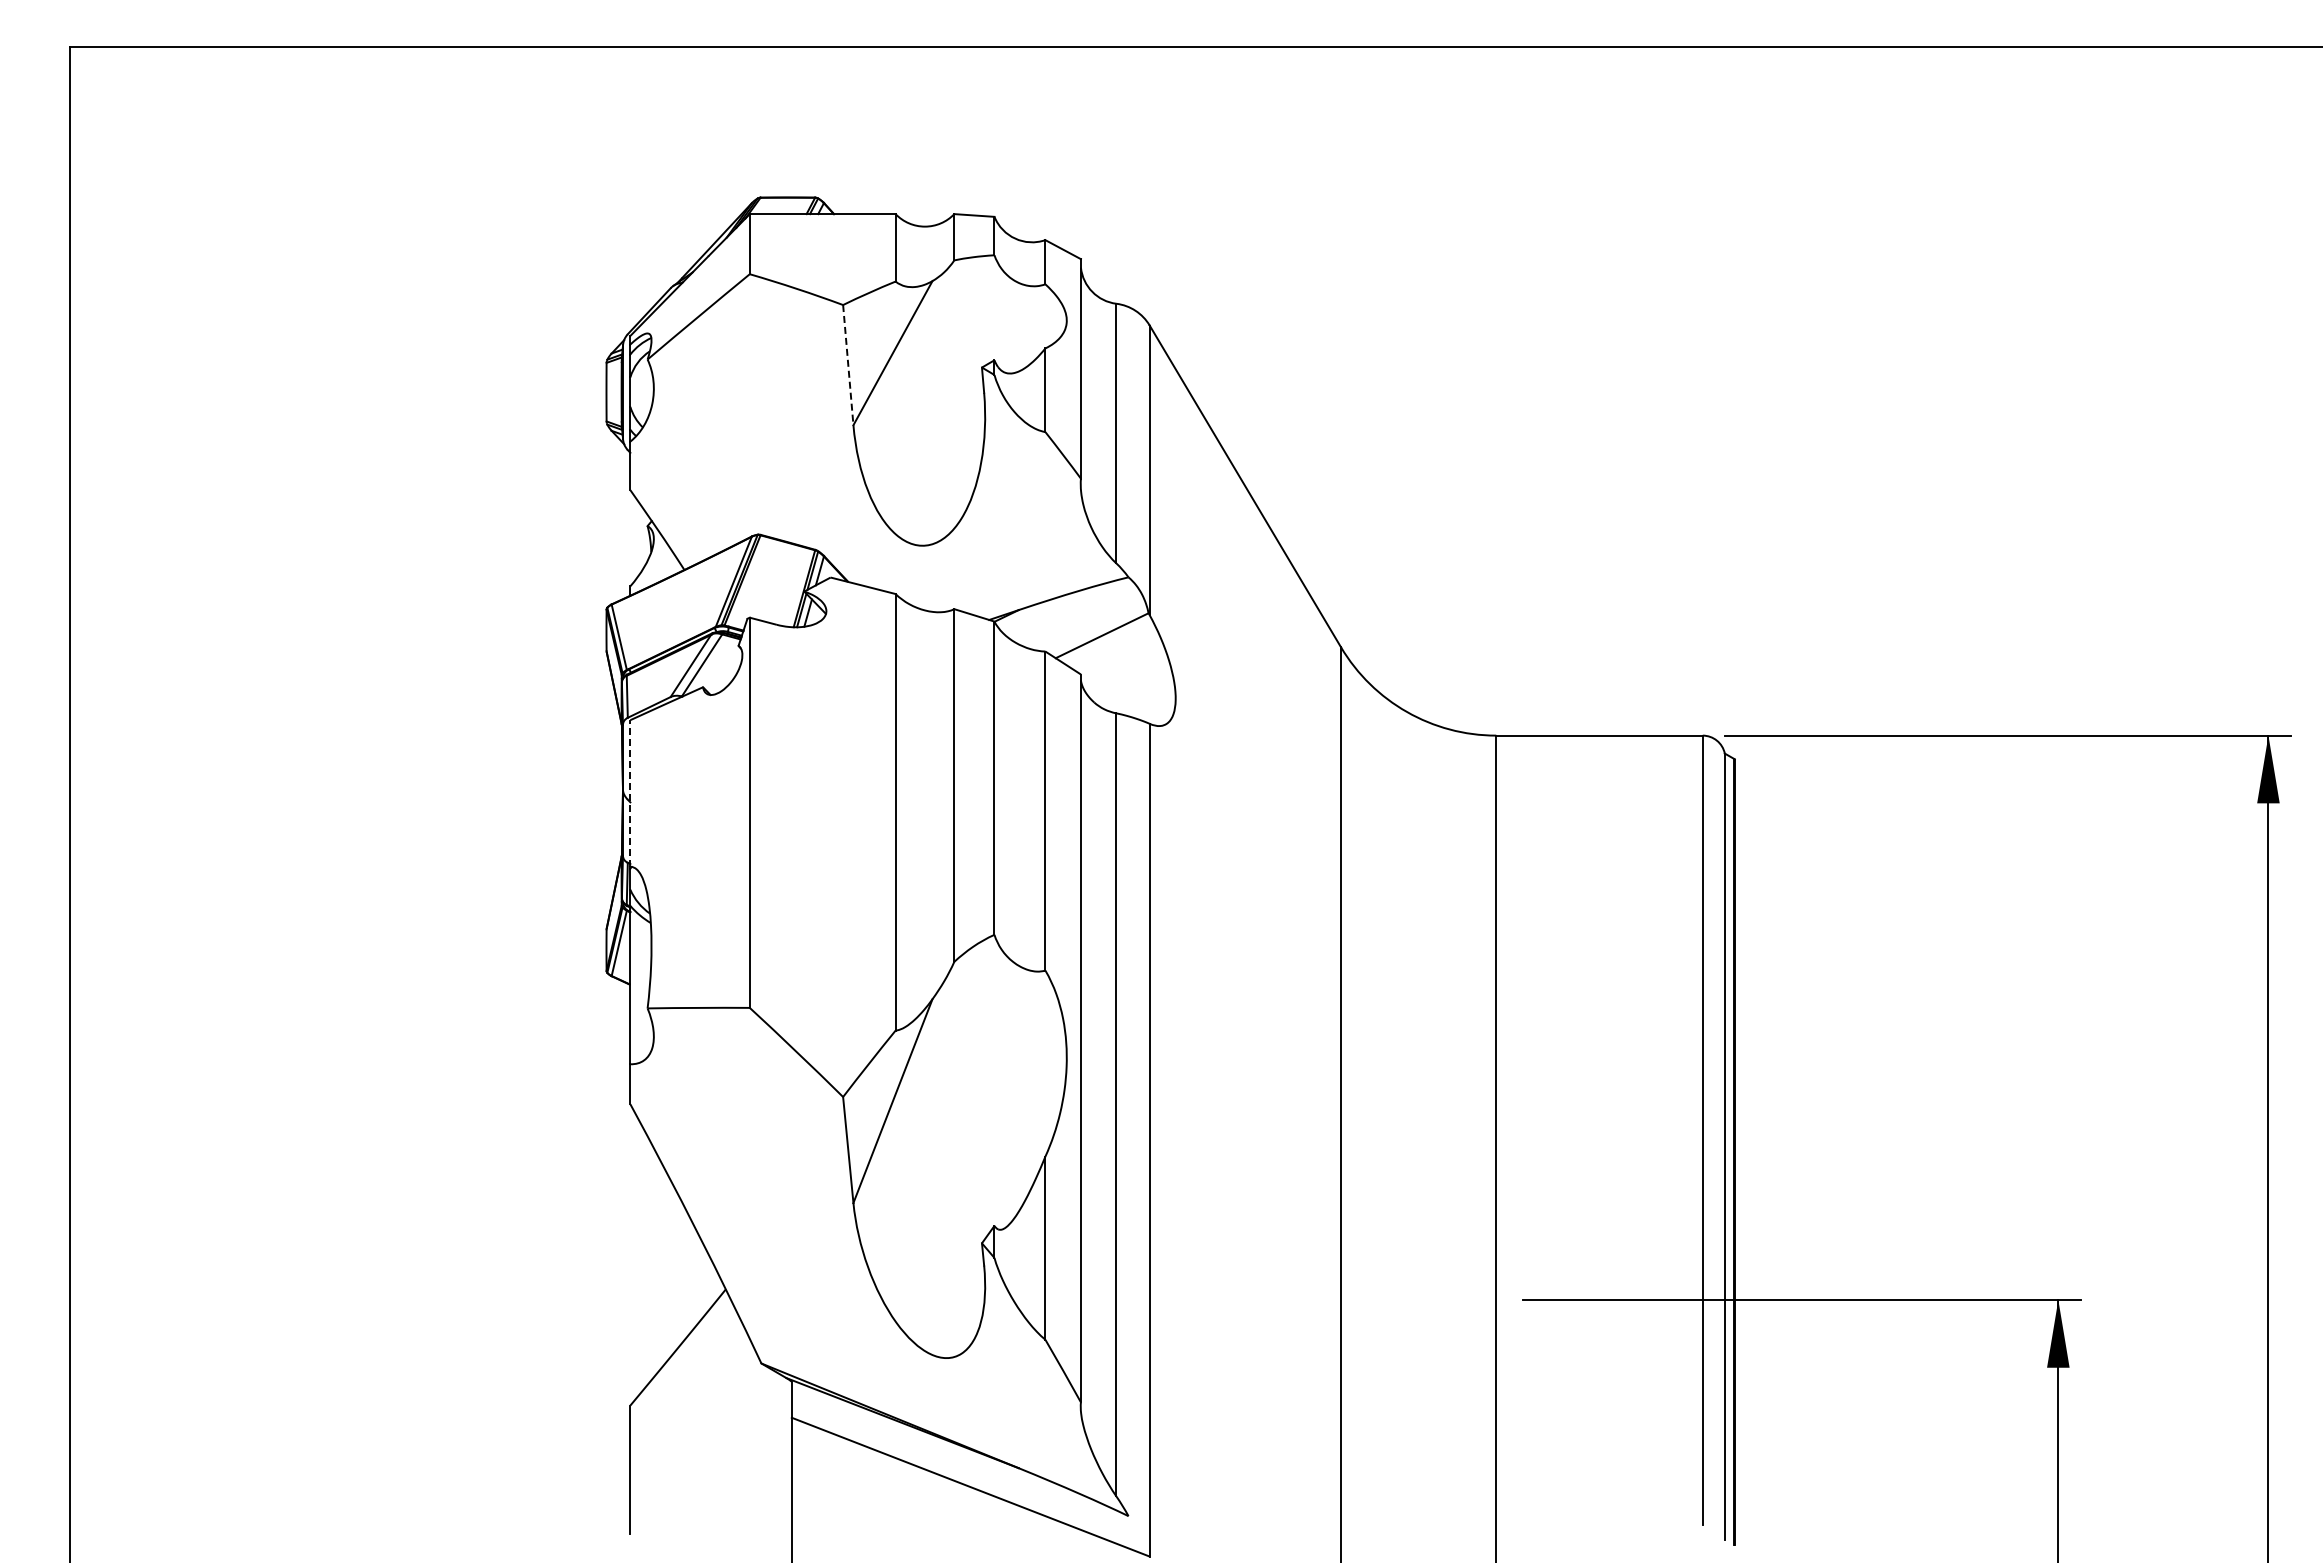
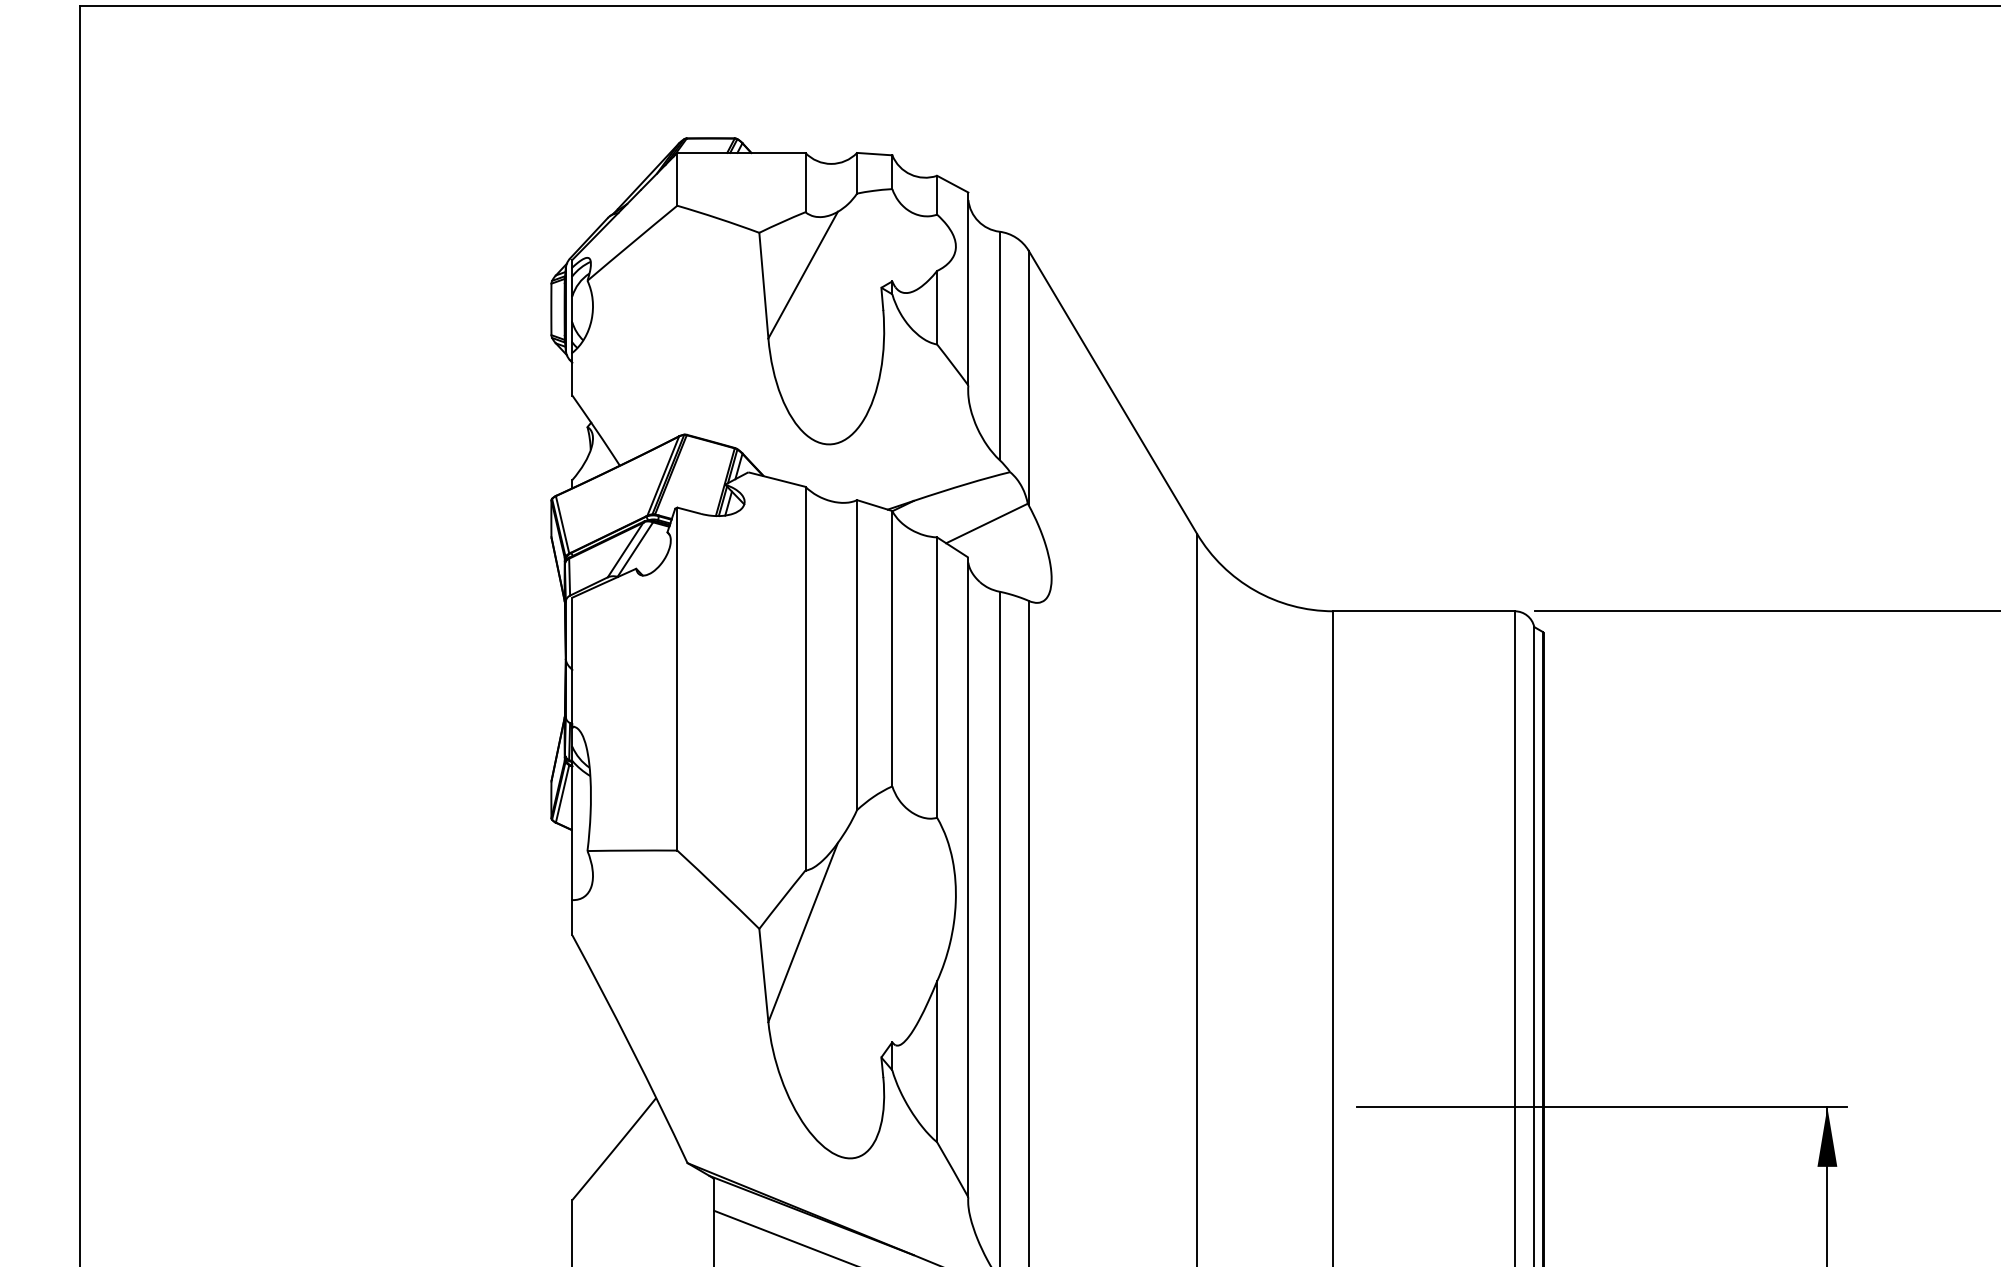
line: (848, 365) -> (764, 285), dashed -> solid
line: (630, 792) -> (572, 661), dashed -> solid

